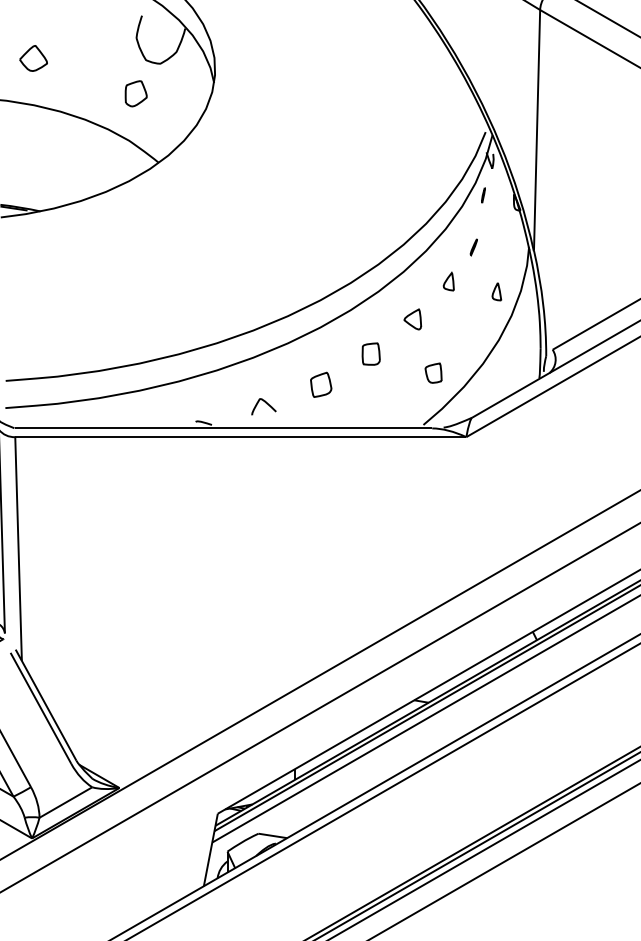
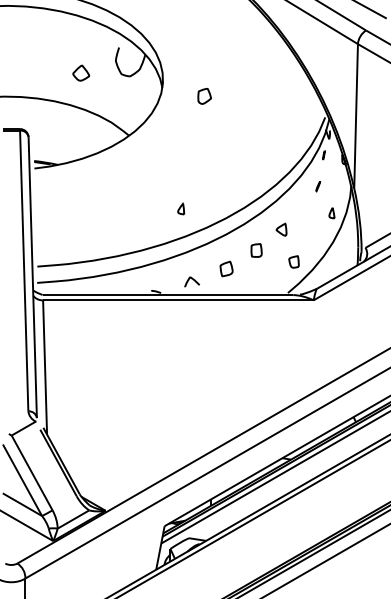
part: (32, 57) -> (80, 72), moved
part: (135, 93) -> (204, 96), moved
part: (449, 280) -> (181, 208), moved

